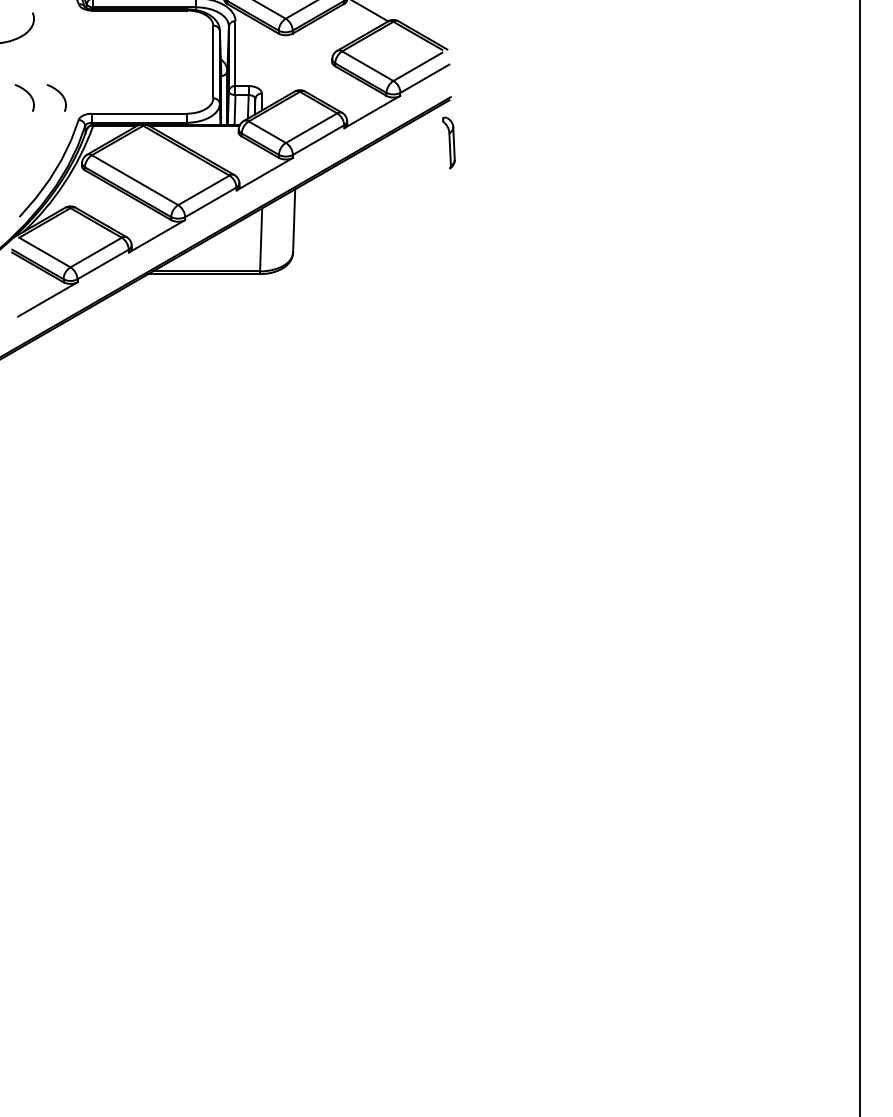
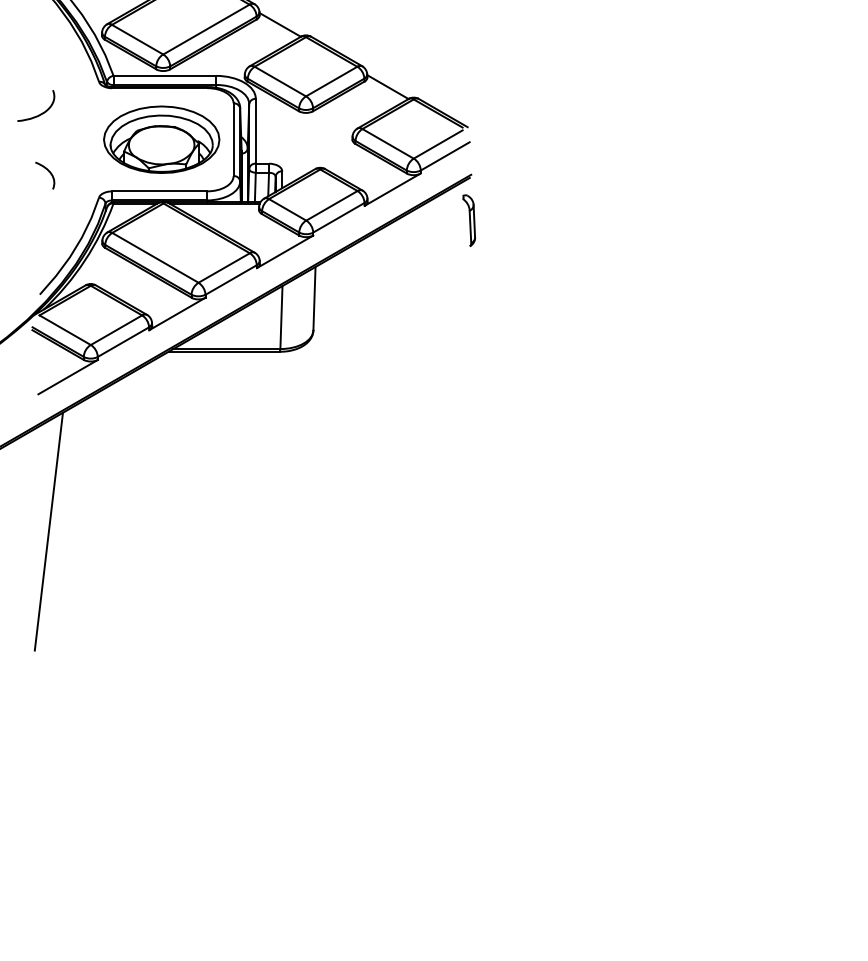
part: (140, 61) -> (160, 139), added
curve: (59, 93) -> (79, 171), removed
line: (28, 453) -> (48, 531), added

